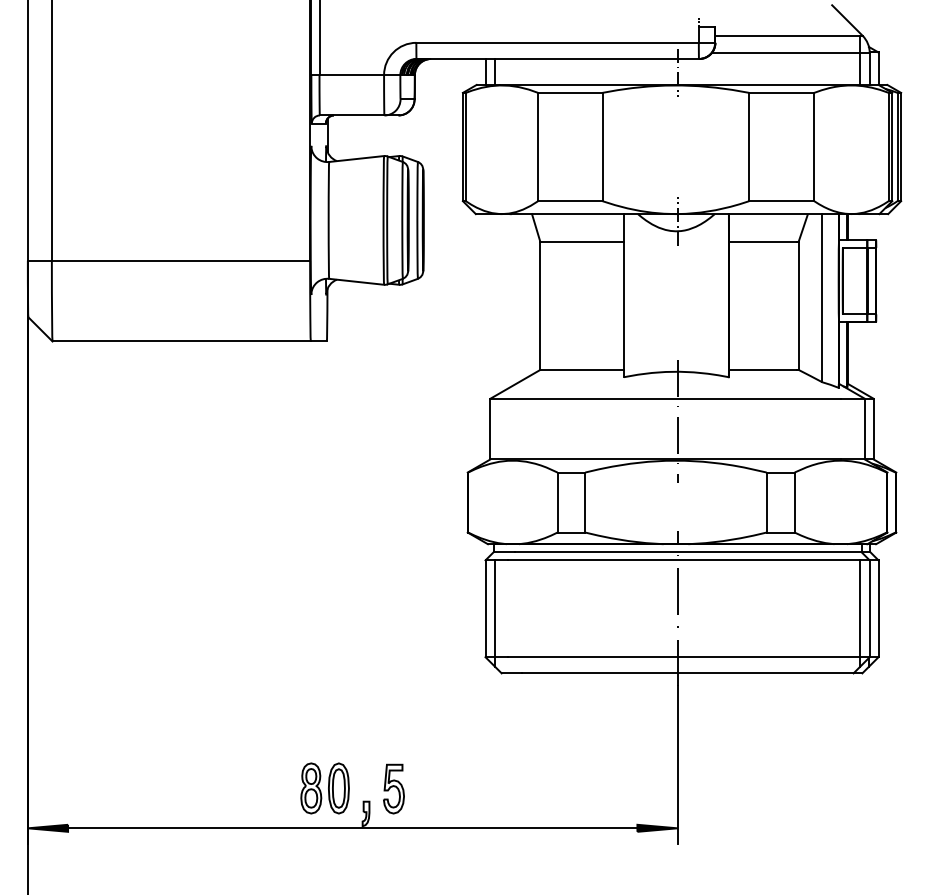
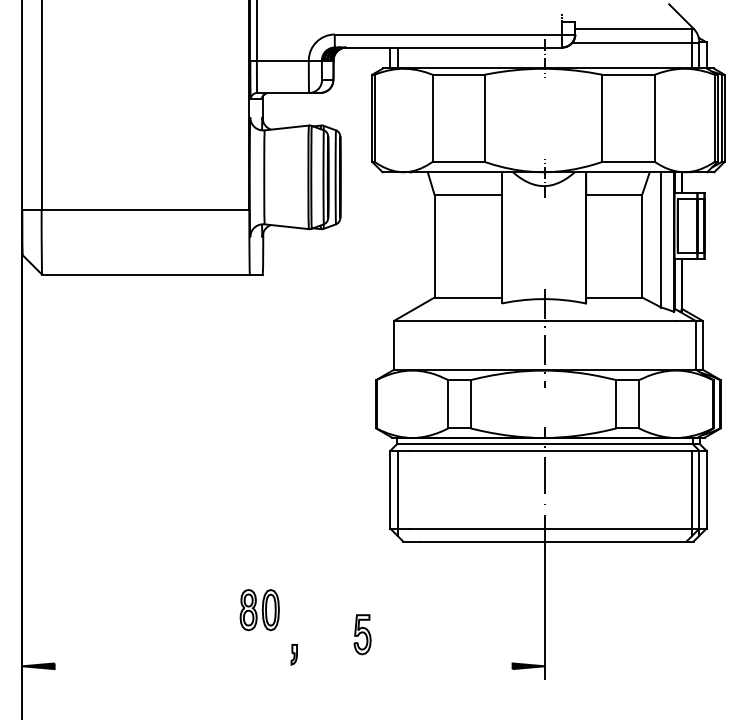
part: (324, 788) -> (259, 610), moved
part: (393, 788) -> (362, 634), moved
line: (352, 828) -> (283, 666), removed

